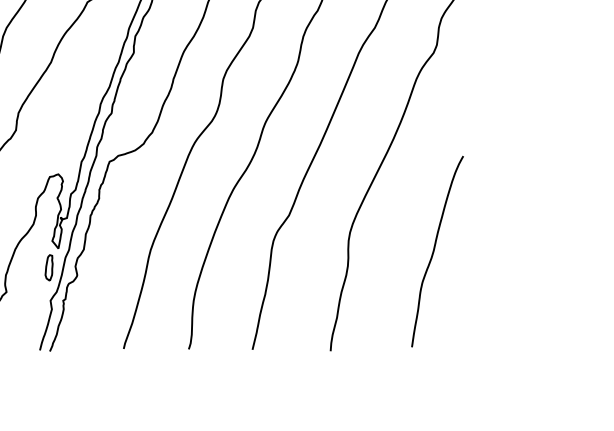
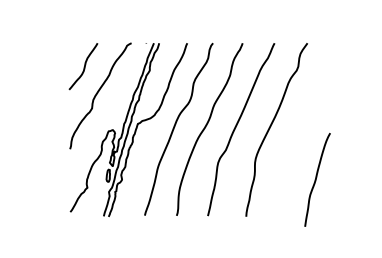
curve: (435, 250) -> (316, 179), moved

